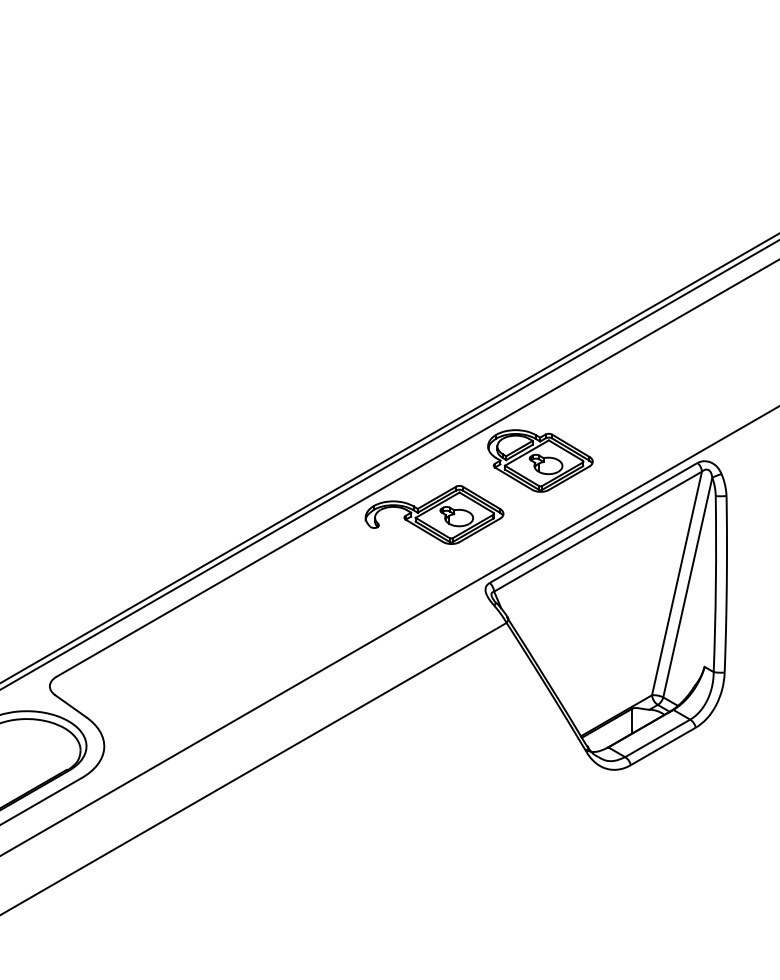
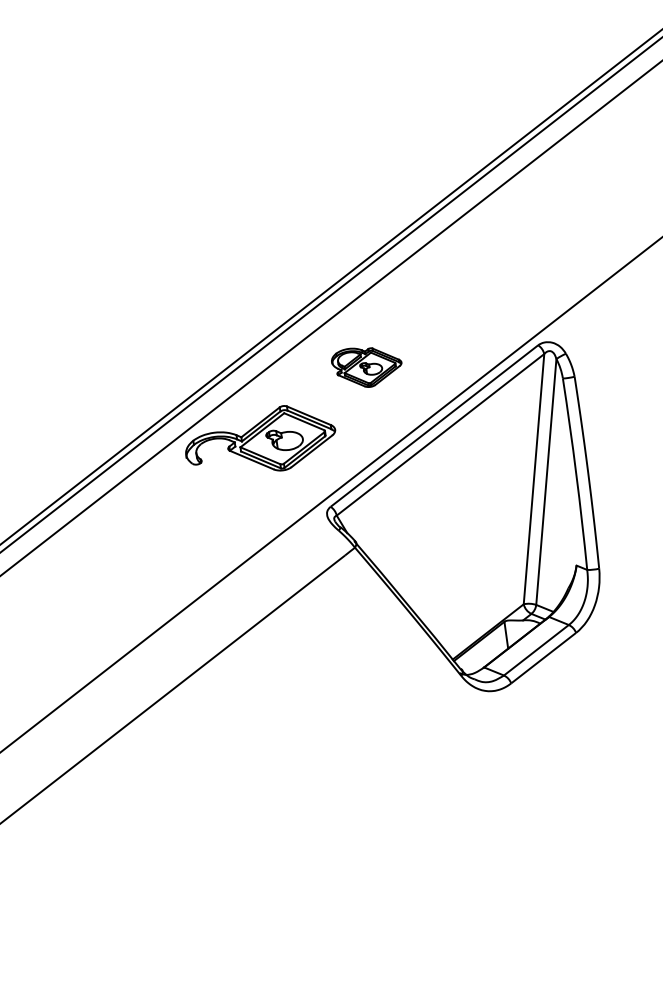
part: (540, 460) -> (367, 366), size x0.6

